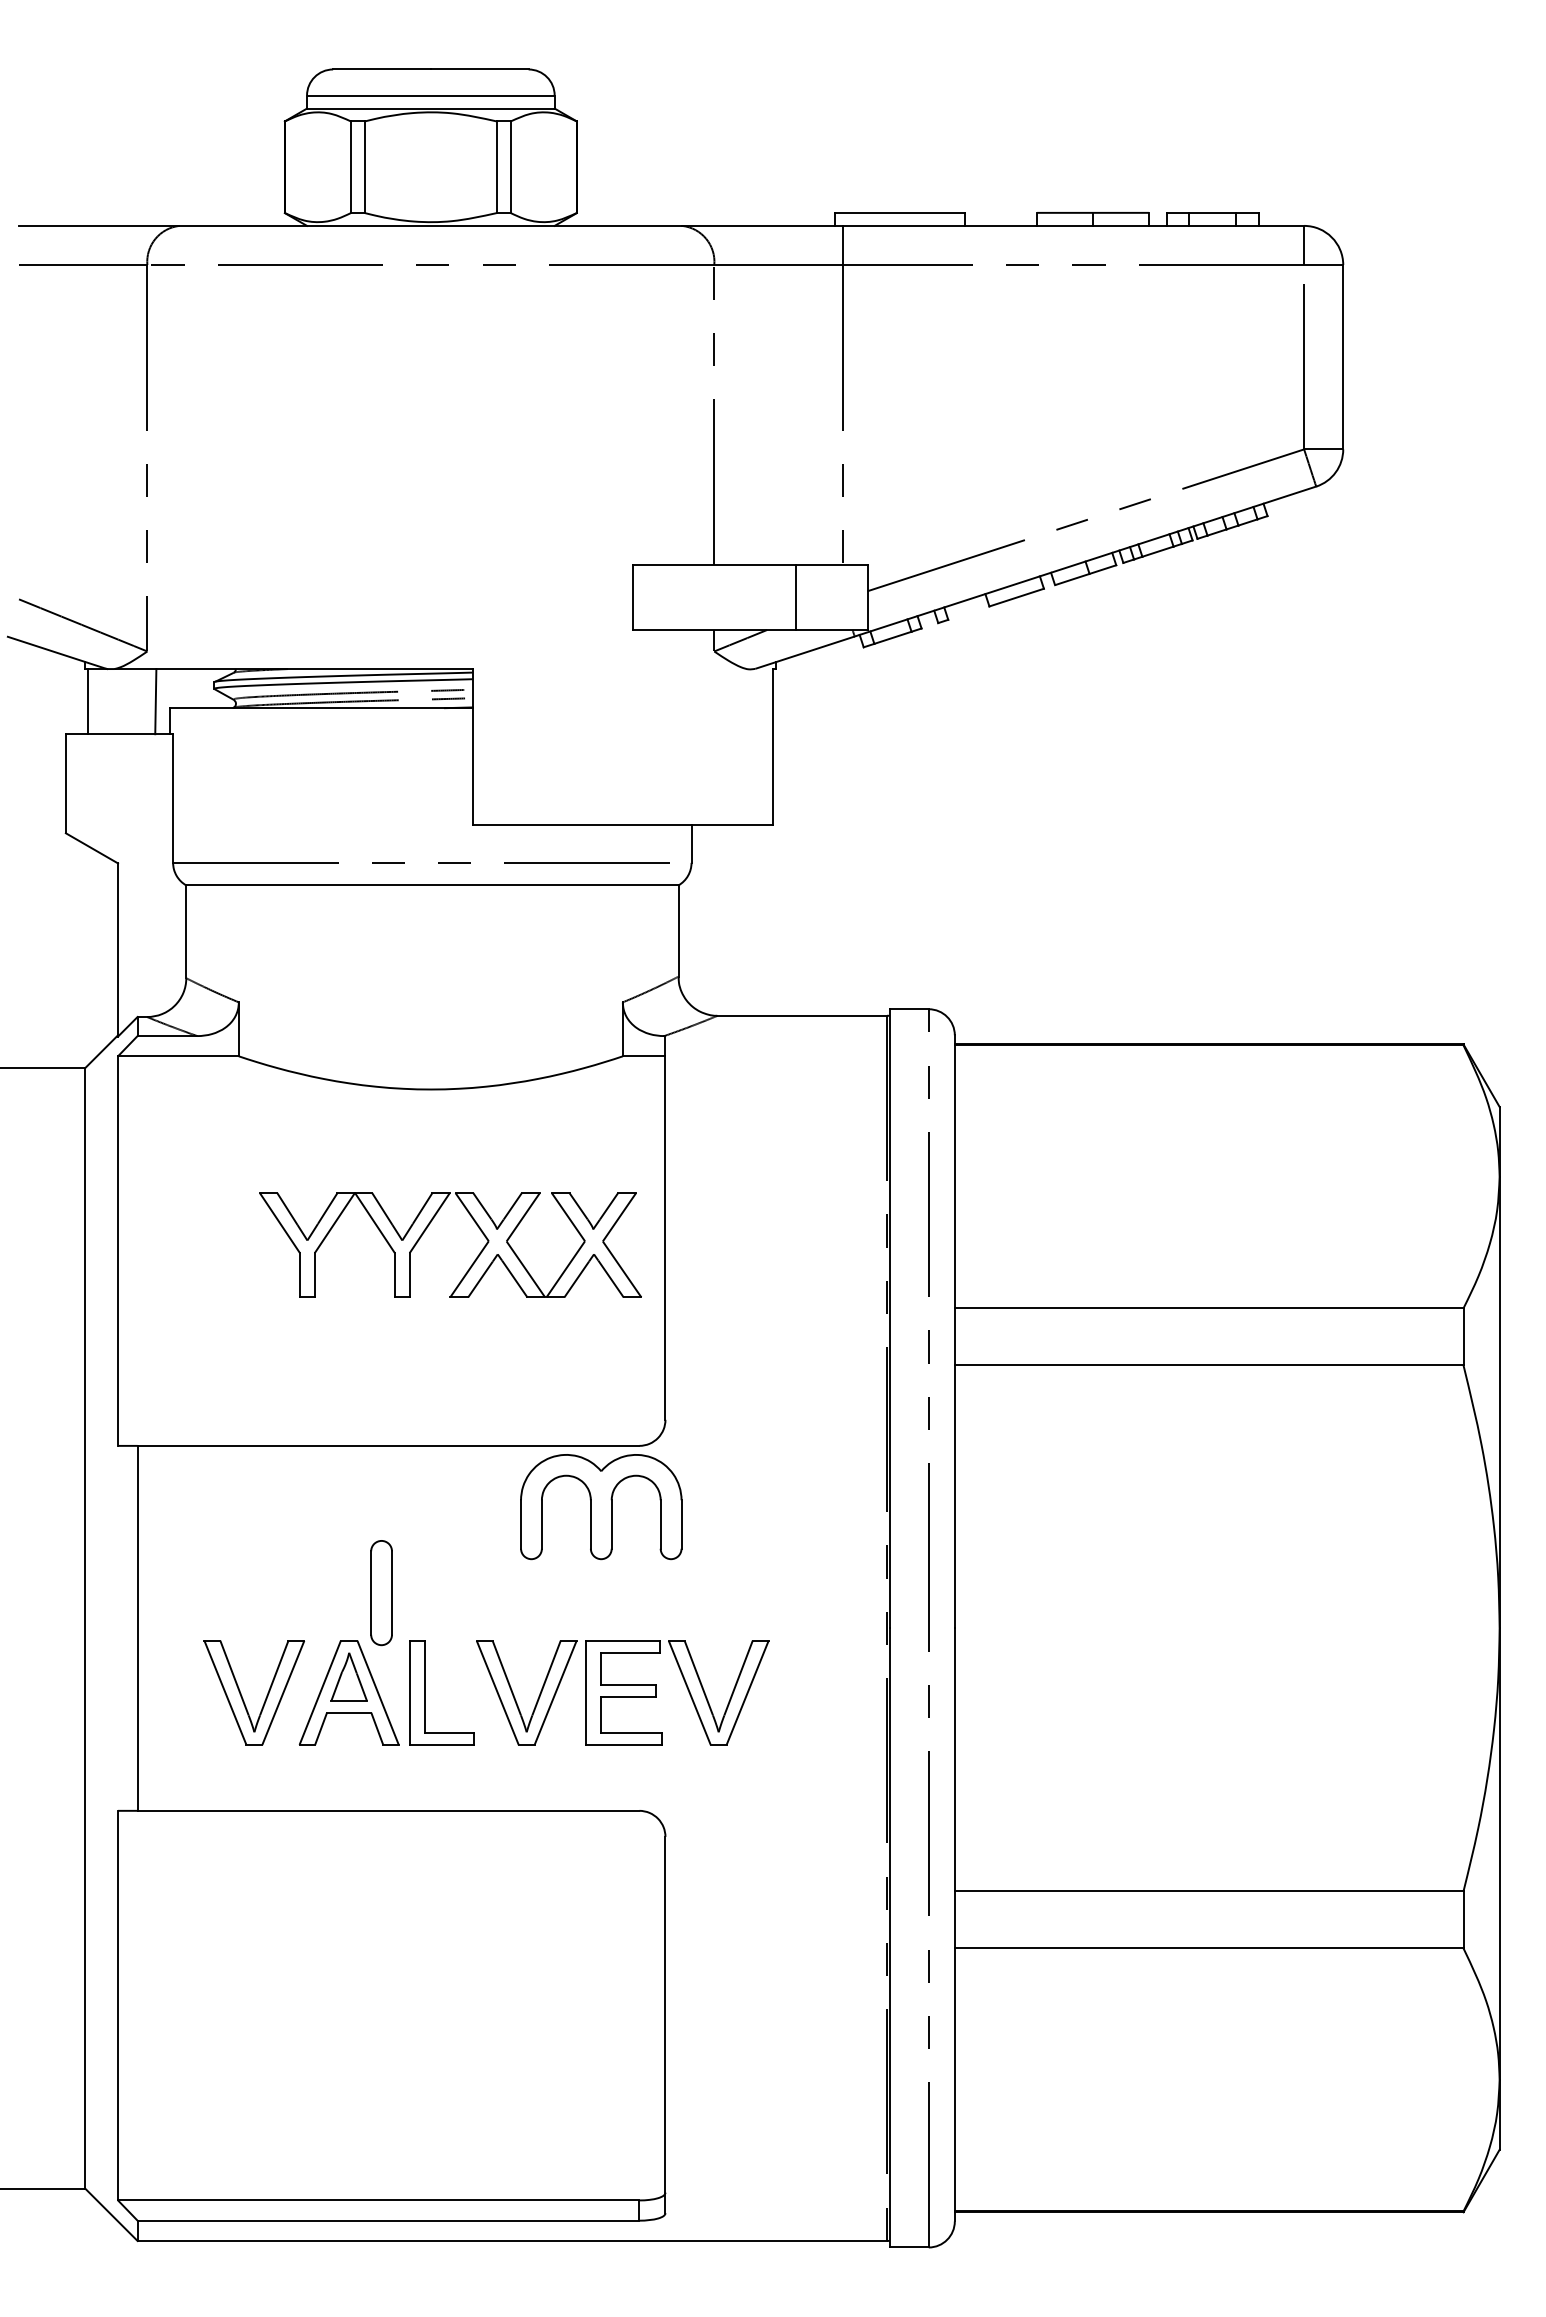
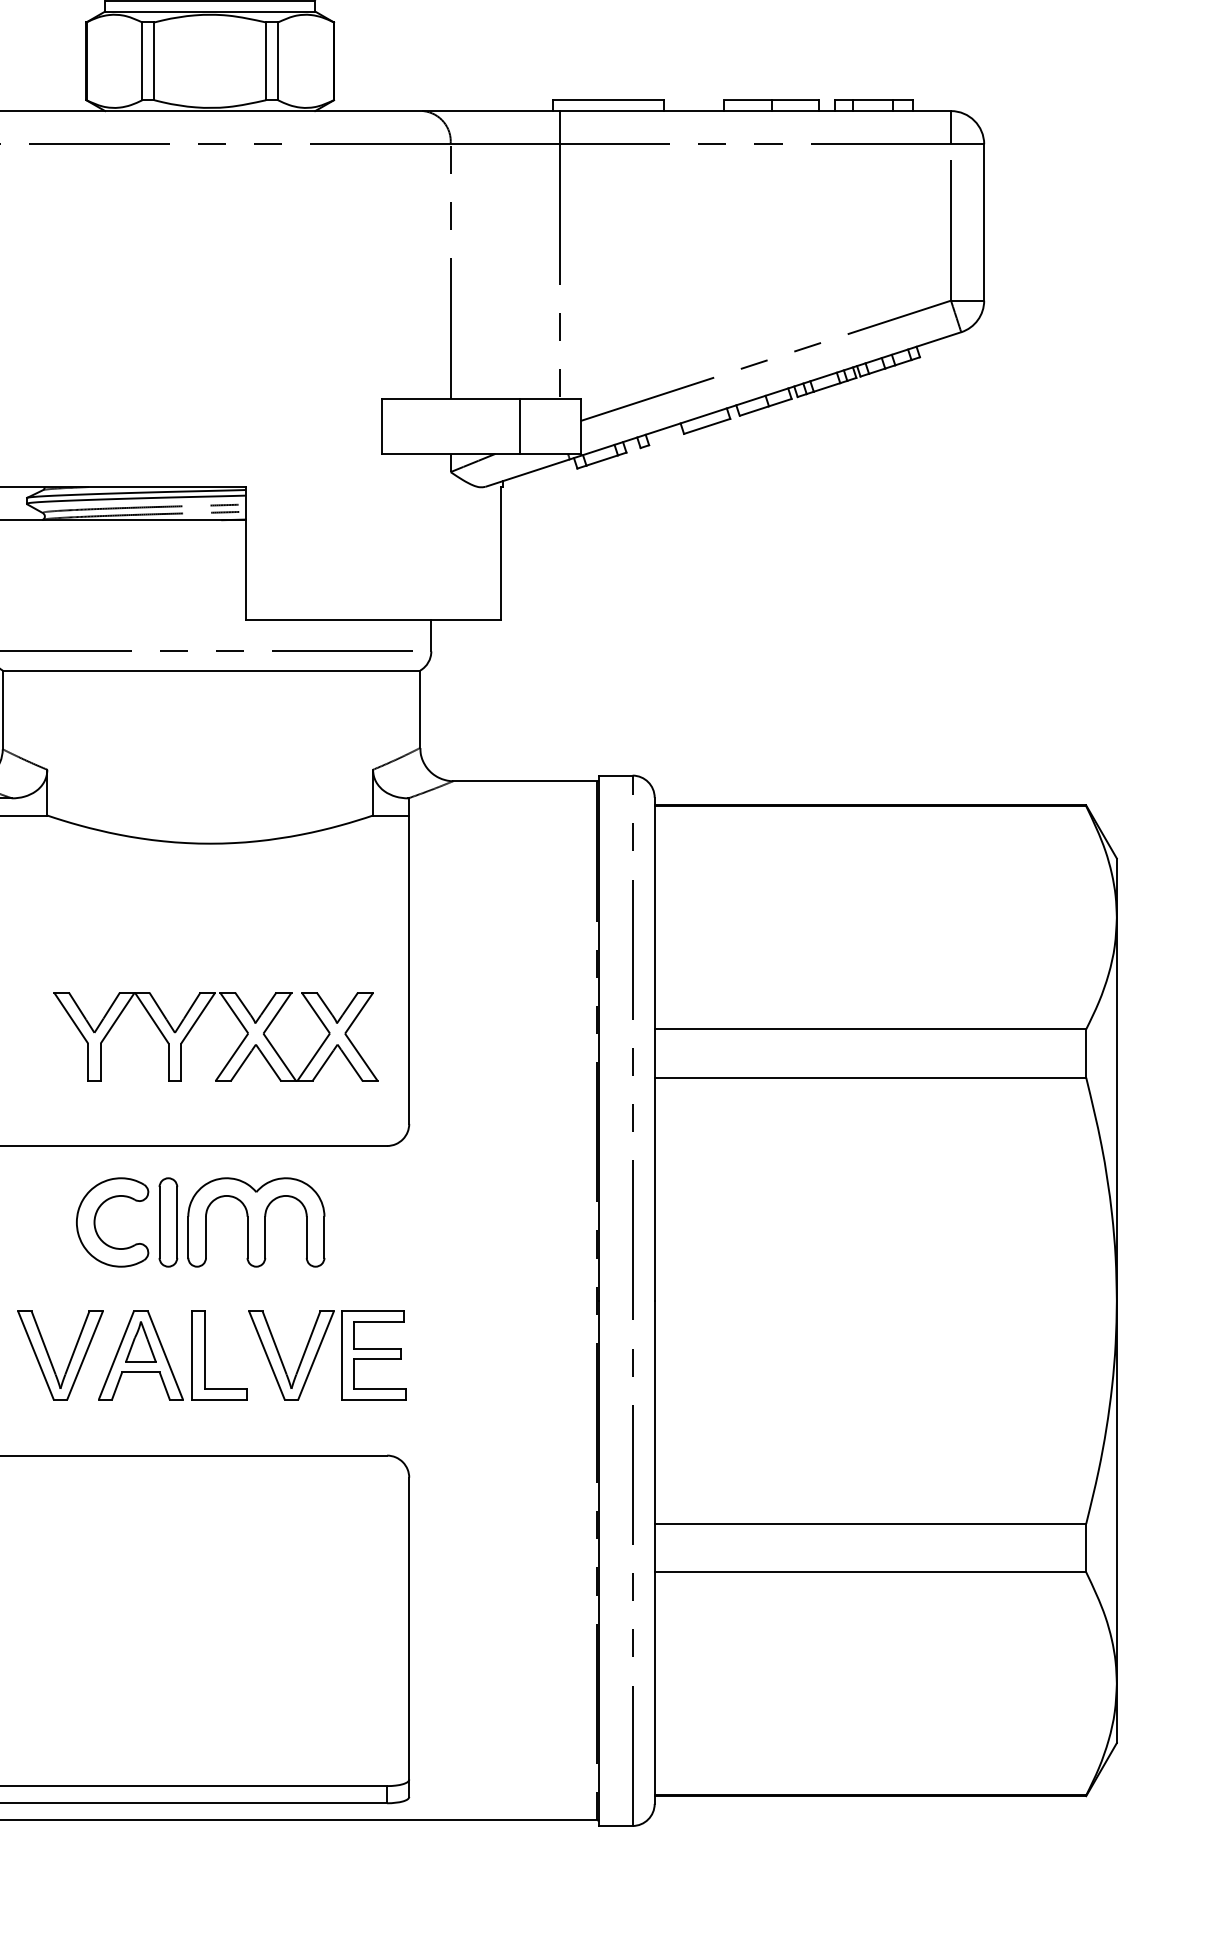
part: (427, 1228) -> (196, 1022), moved
part: (601, 1507) -> (256, 1222), moved
part: (296, 1542) -> (96, 1227), added
part: (381, 1593) -> (168, 1222), moved
part: (707, 1697) -> (444, 1359), removed

